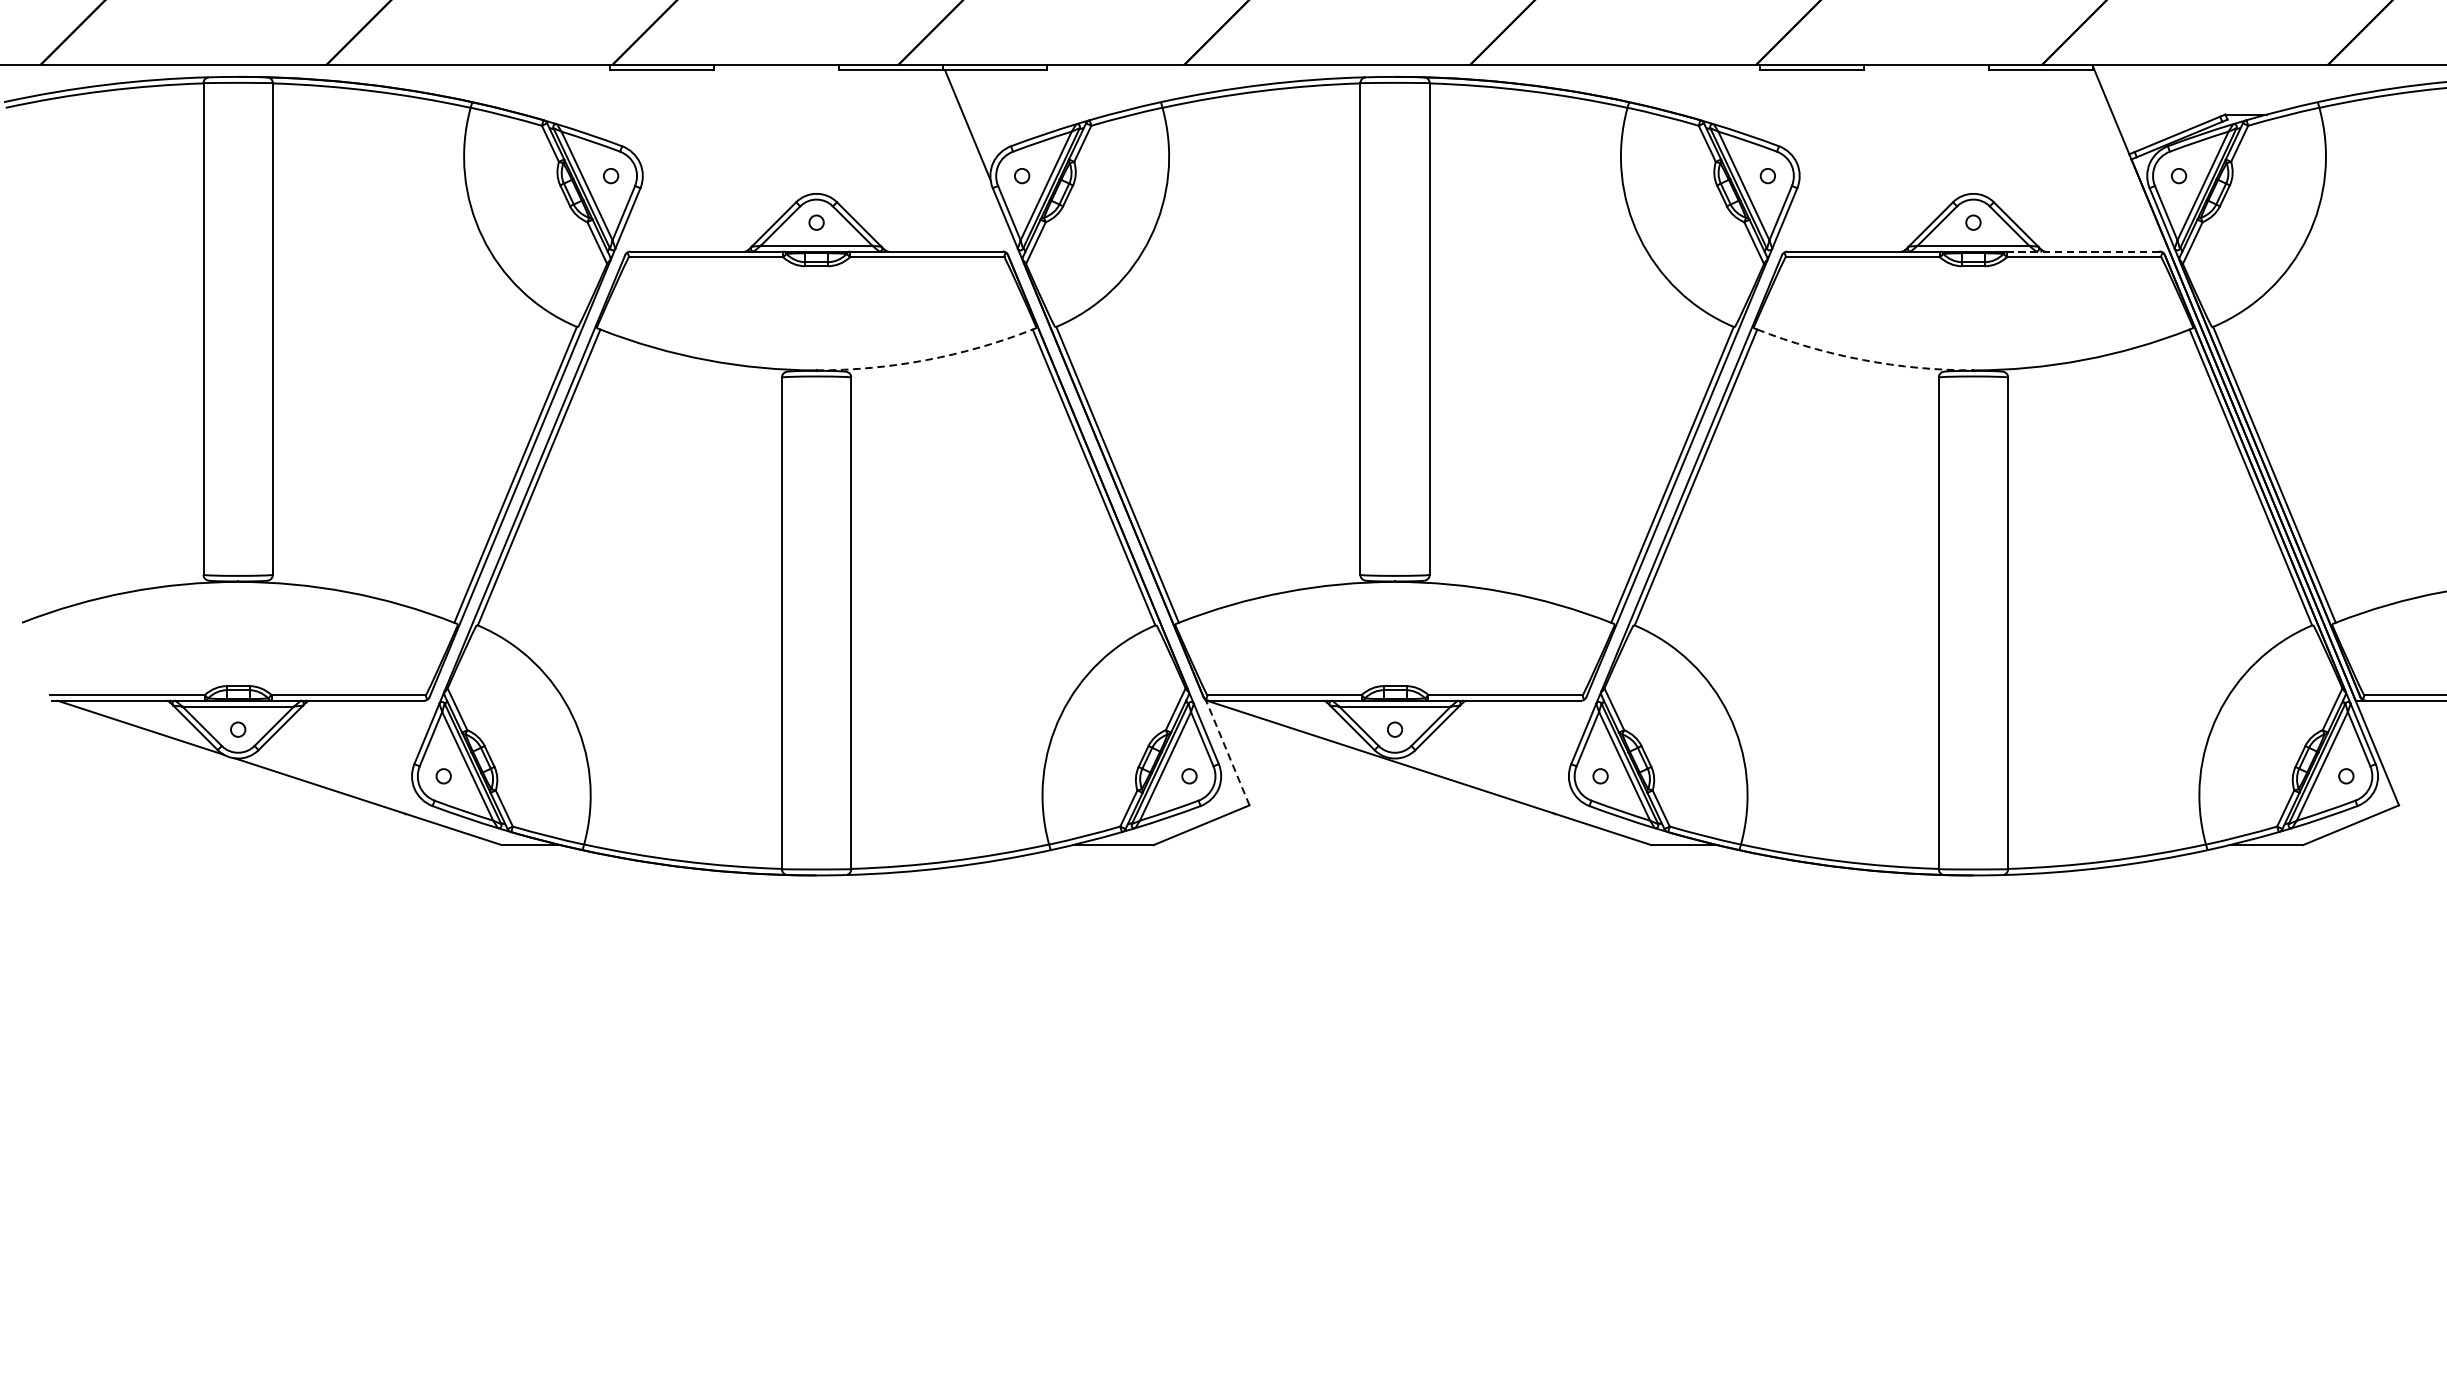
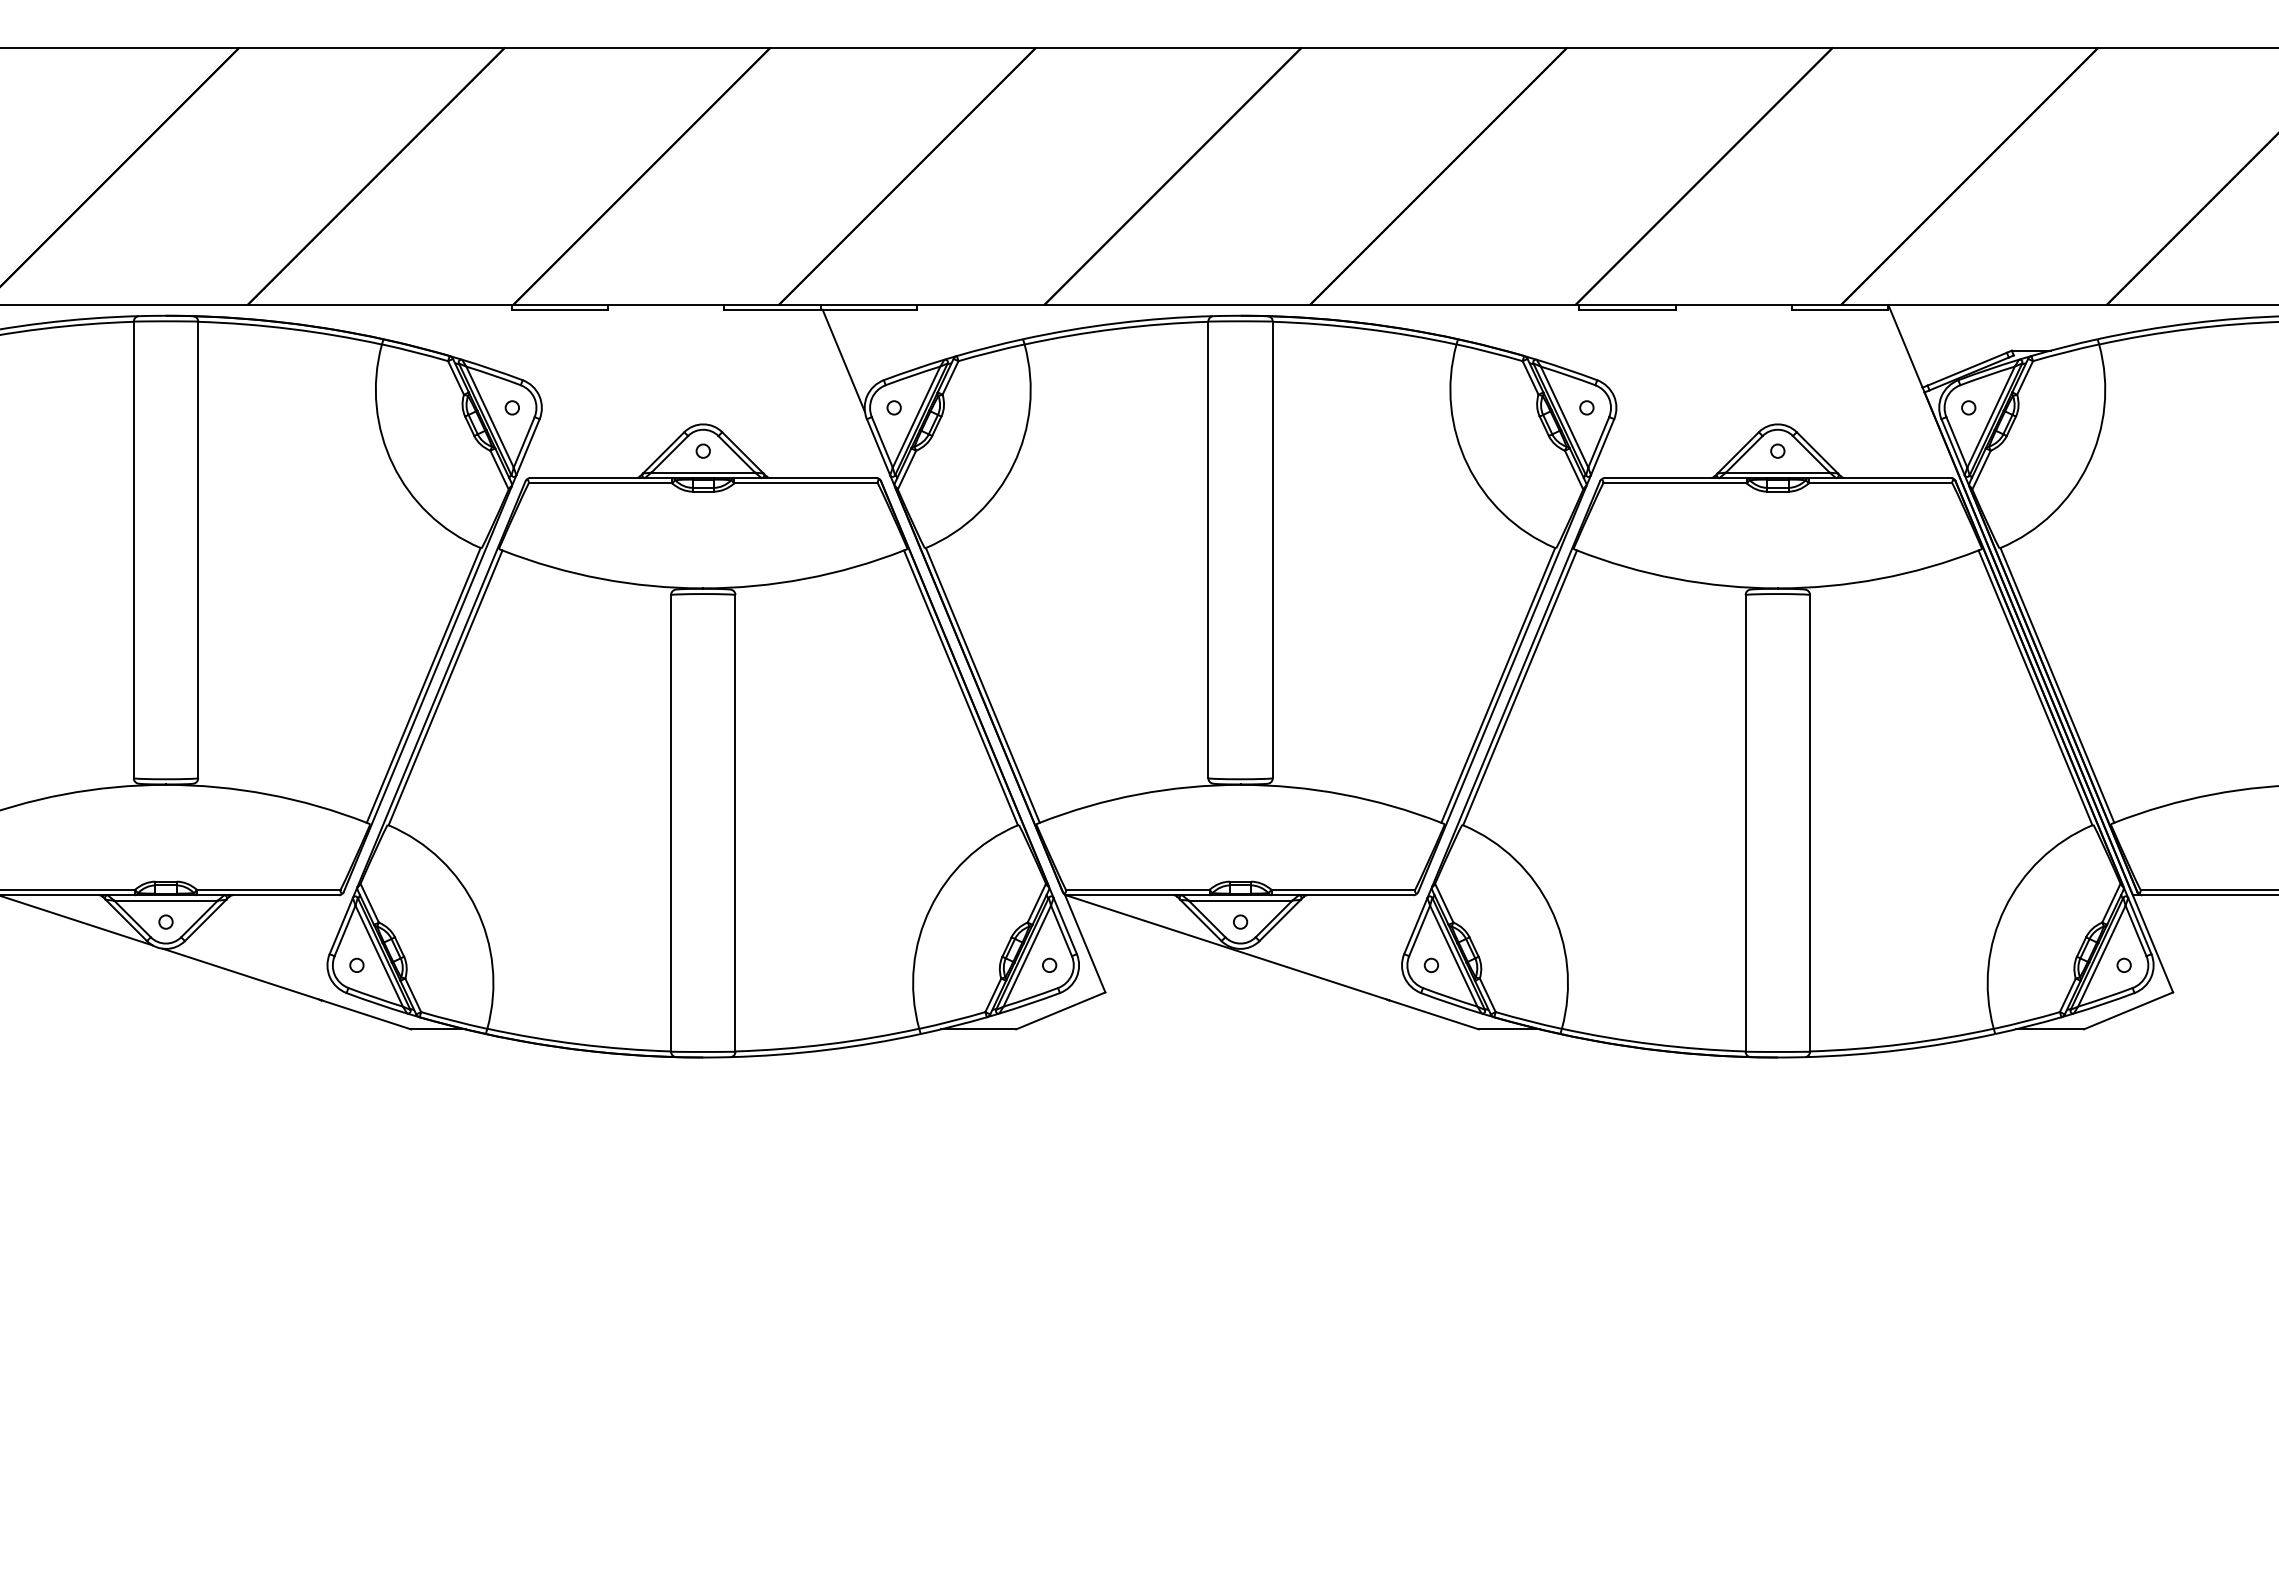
line: (2082, 252) -> (1879, 478), dashed -> solid
arc: (926, 359) -> (805, 578), dashed -> solid
arc: (1863, 359) -> (1675, 578), dashed -> solid
line: (1227, 751) -> (1084, 942), dashed -> solid

